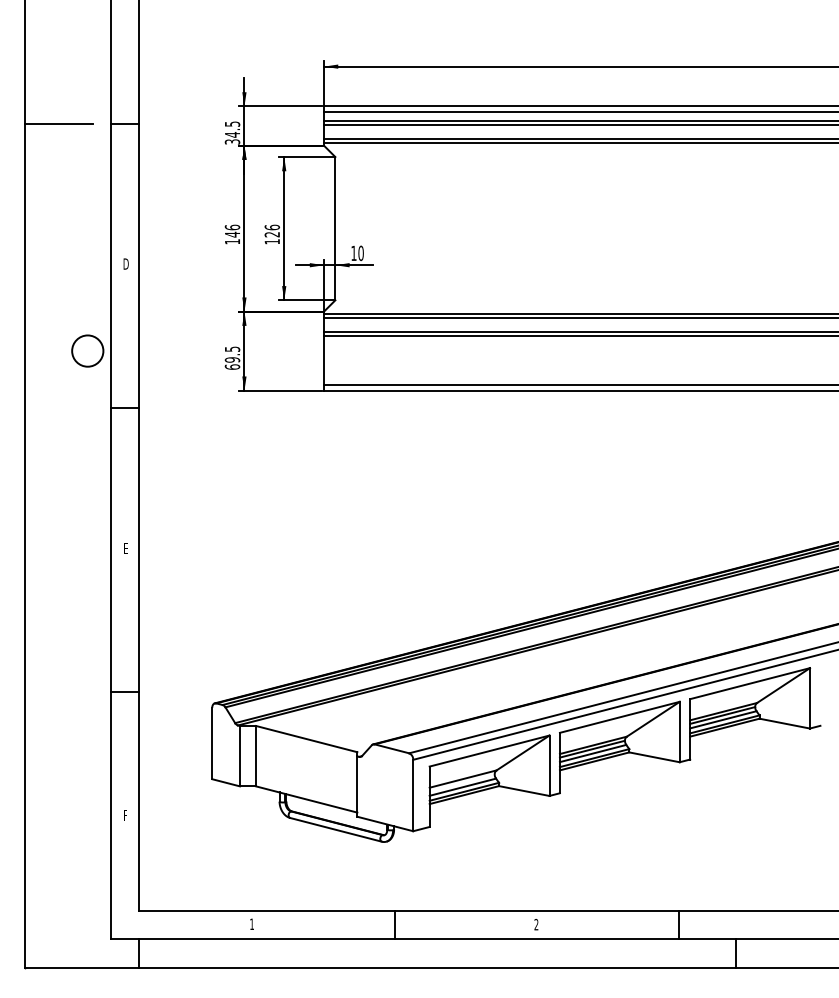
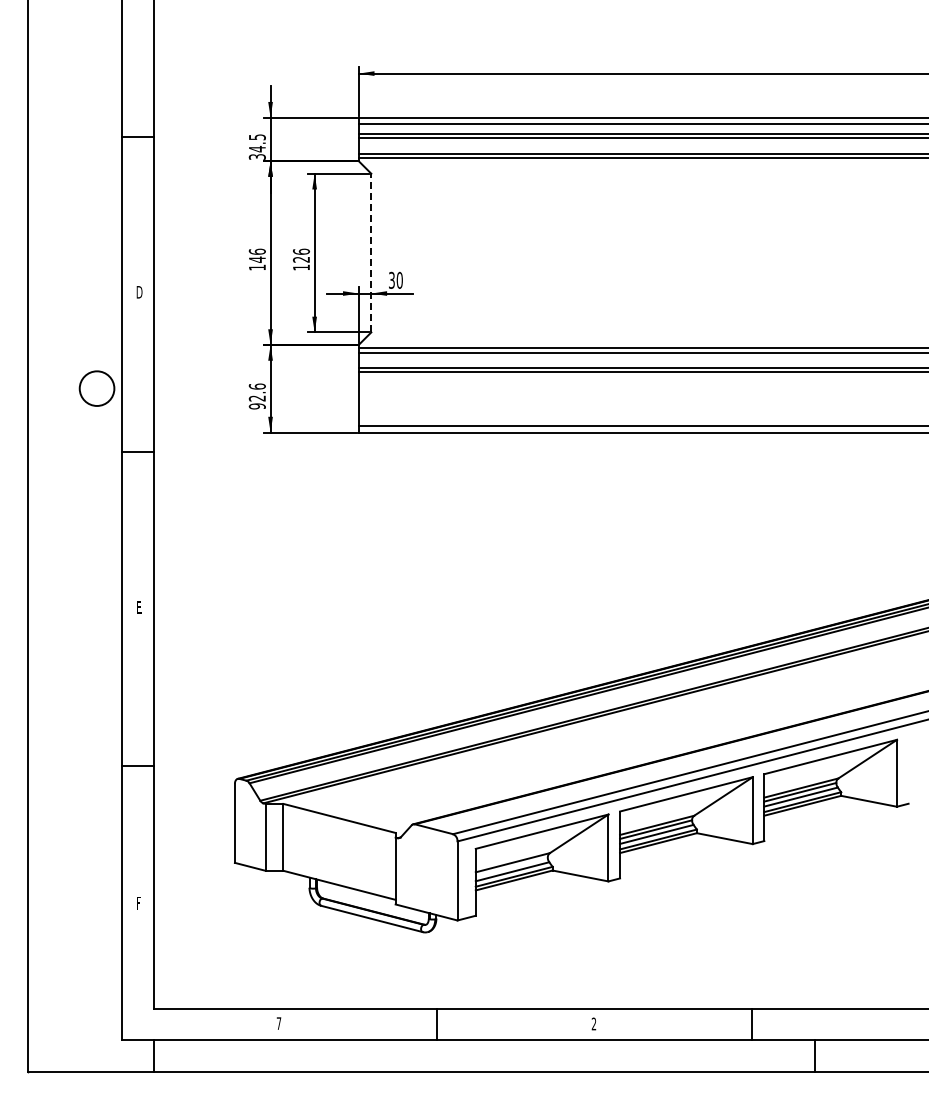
line: (59, 123) -> (65, 136), removed
line: (335, 228) -> (371, 252), solid -> dashed
text: (353, 252) -> (391, 279), 10 -> 30
text: (231, 358) -> (256, 396), 69.5 -> 92.6
text: (251, 924) -> (278, 1023), 1 -> 7

